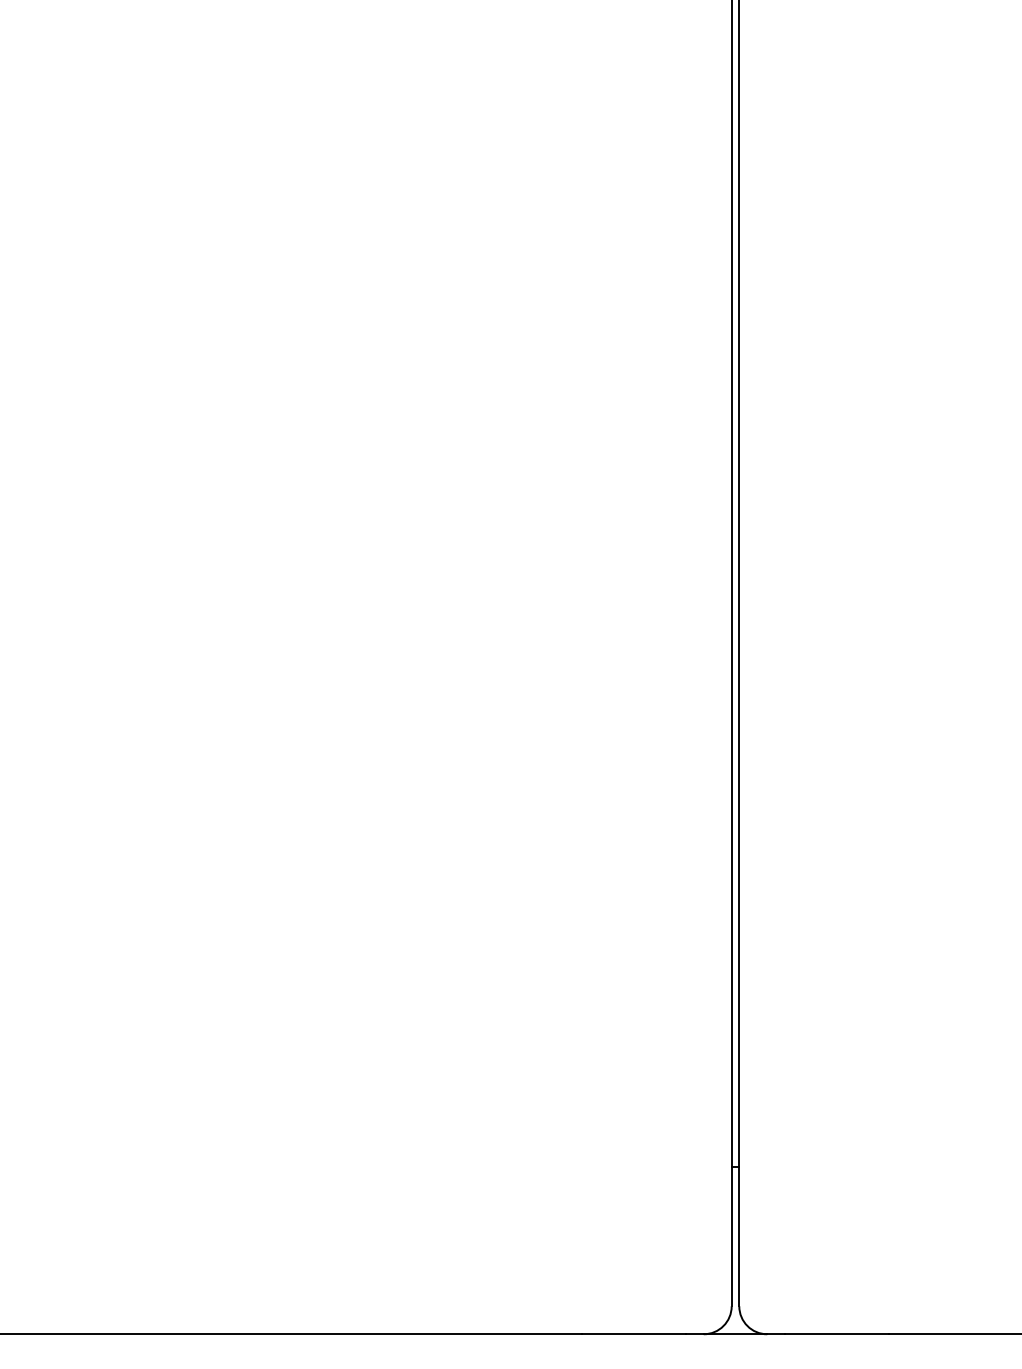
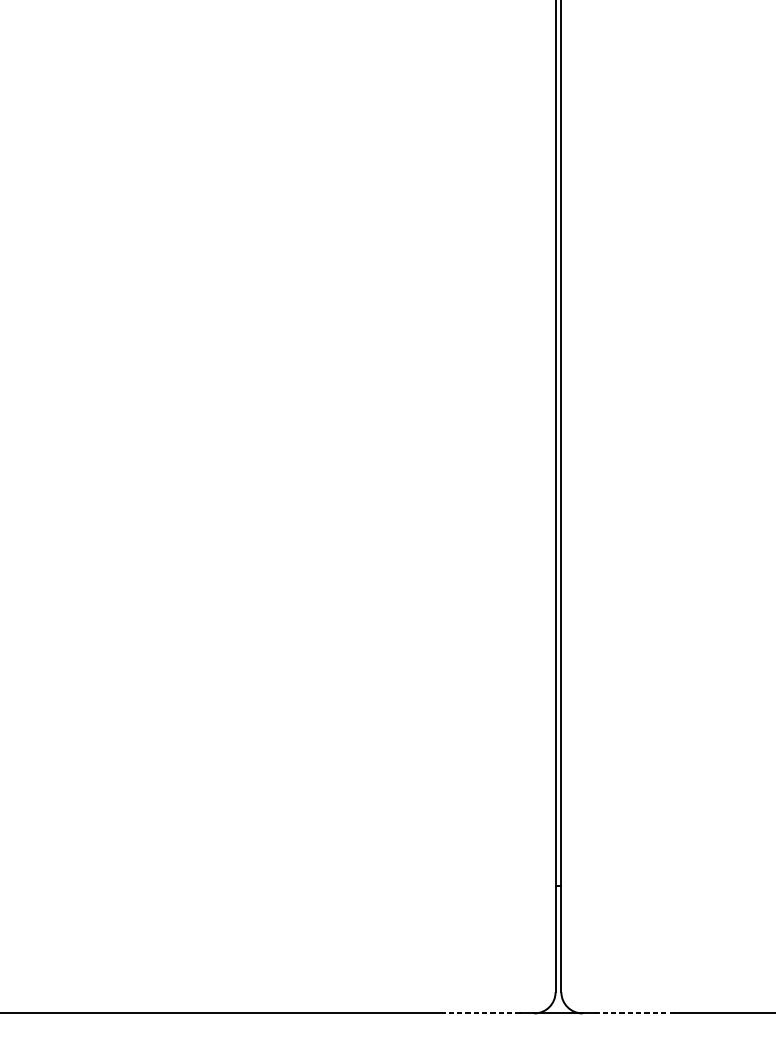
line: (634, 1334) -> (481, 1013), solid -> dashed
line: (836, 1334) -> (635, 1013), solid -> dashed

